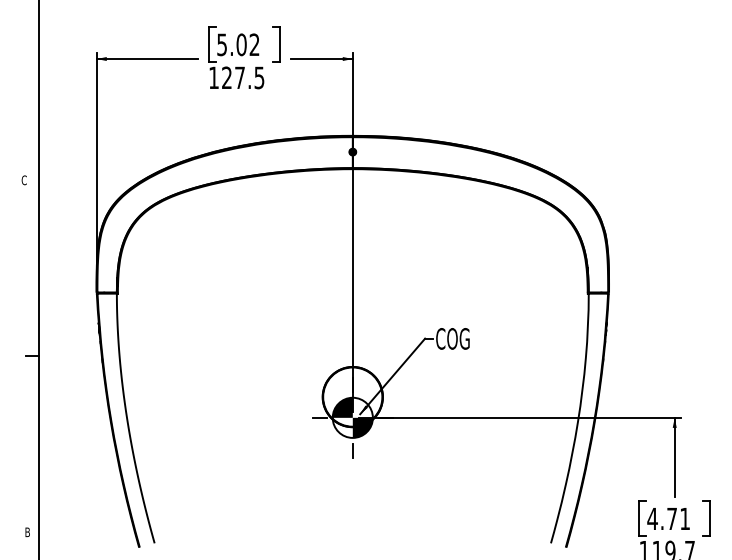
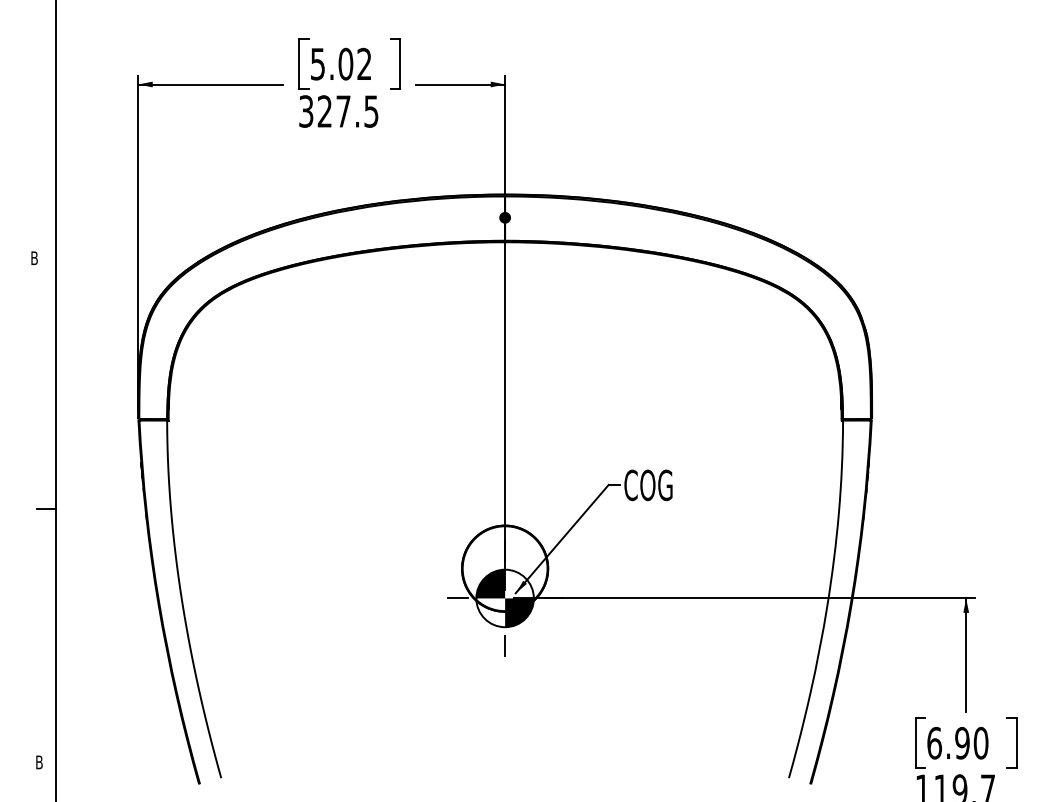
text: (213, 77) -> (305, 110), 127.5 -> 327.5
text: (23, 180) -> (33, 258), C -> B
text: (668, 518) -> (957, 742), 4.71 -> 6.90

